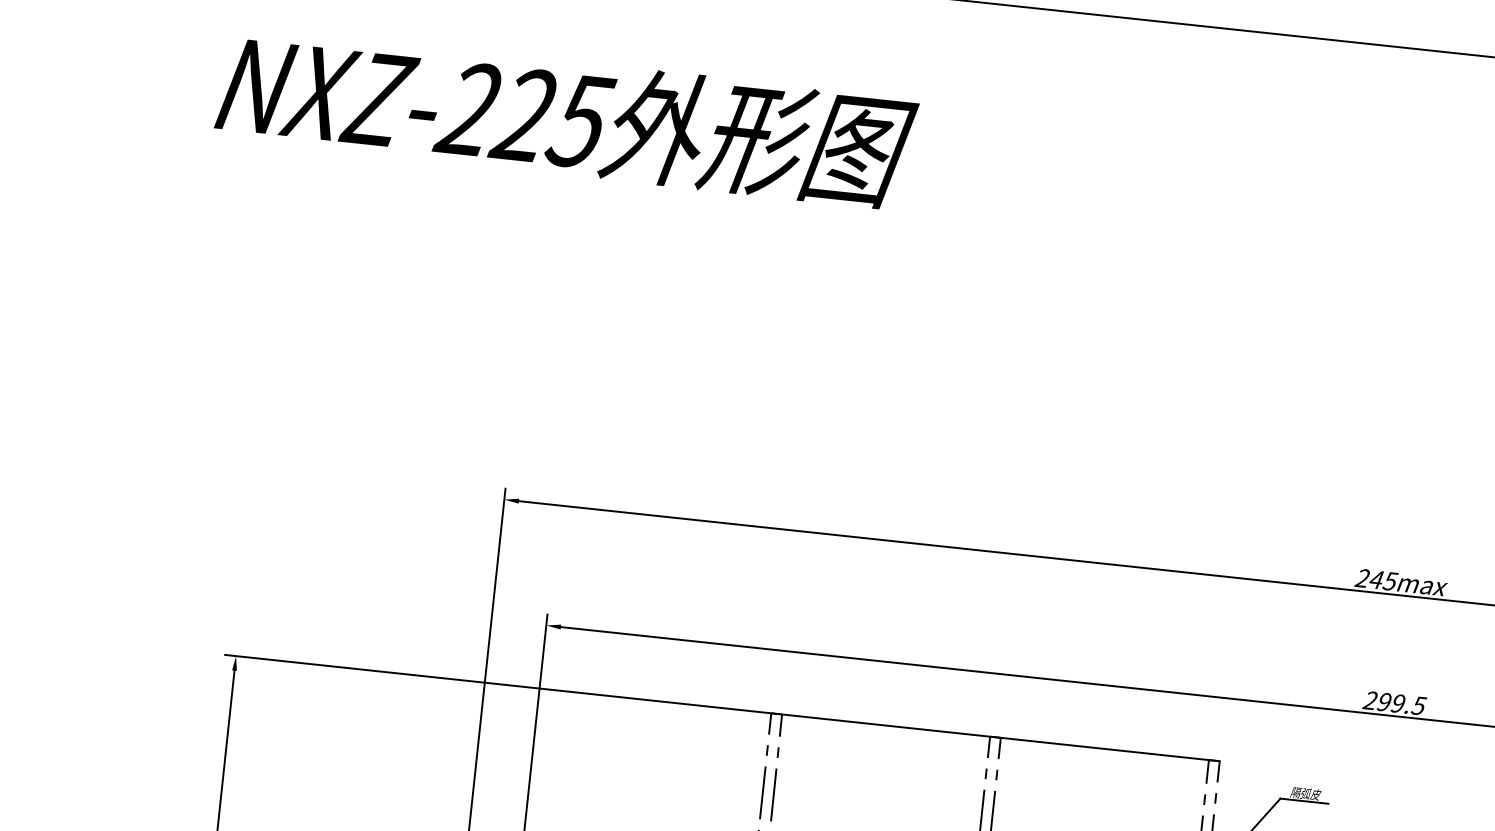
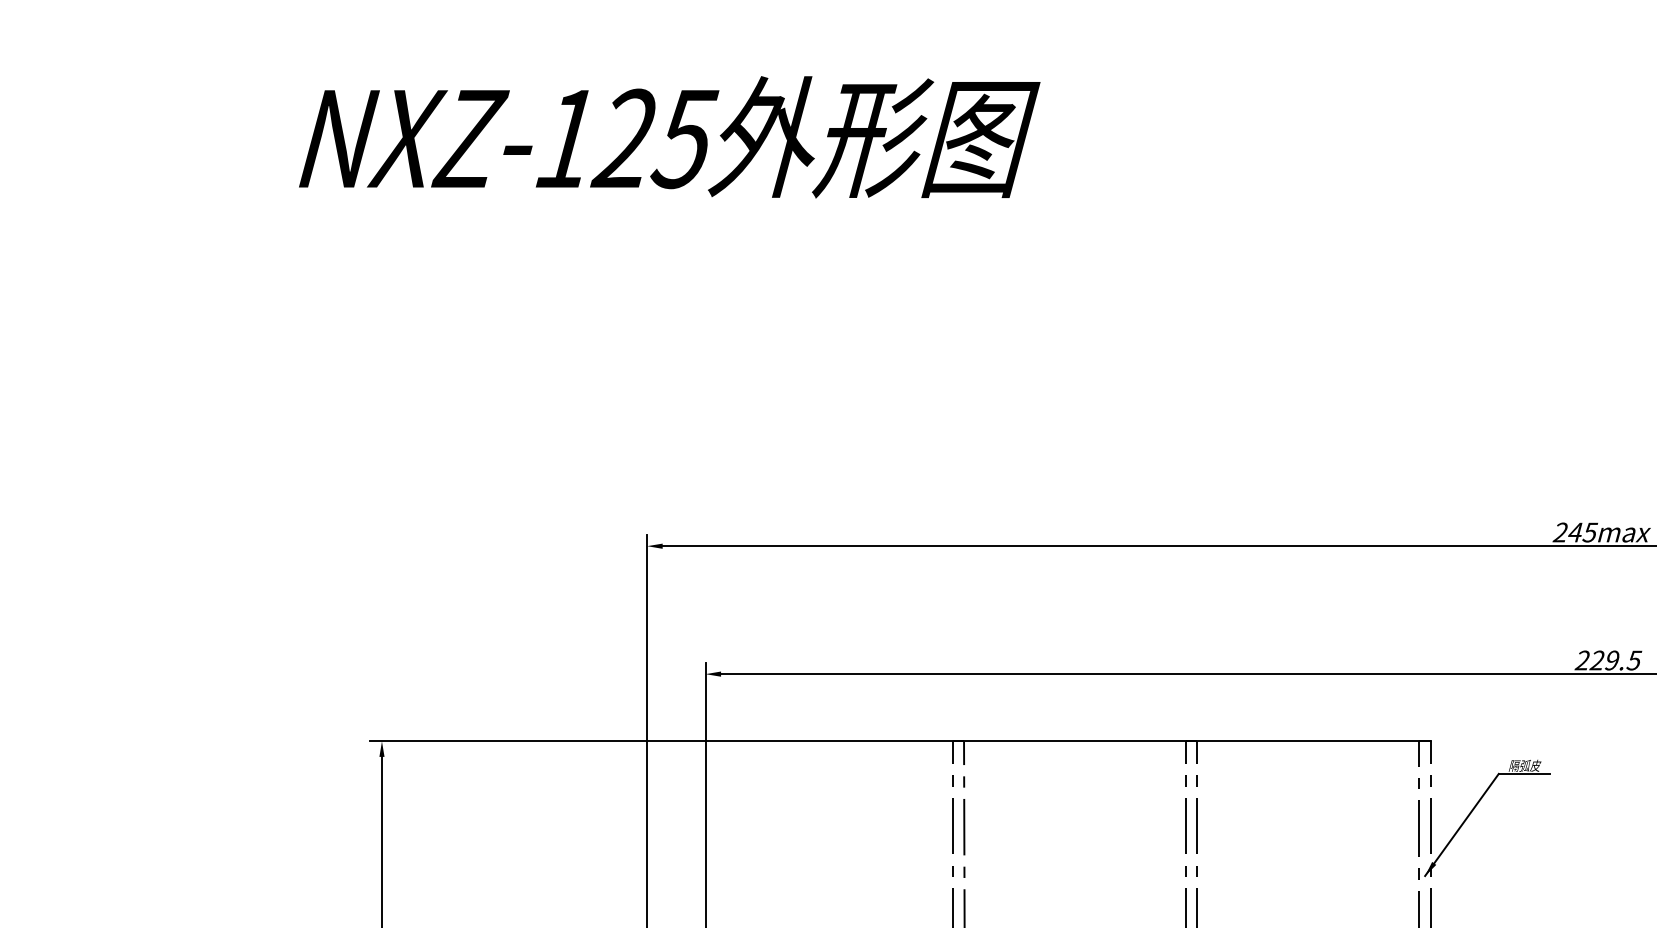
text: (466, 107) -> (563, 137), NXZ-225 -> NXZ-125
text: (1383, 702) -> (1596, 660), 299.5 -> 229.5

